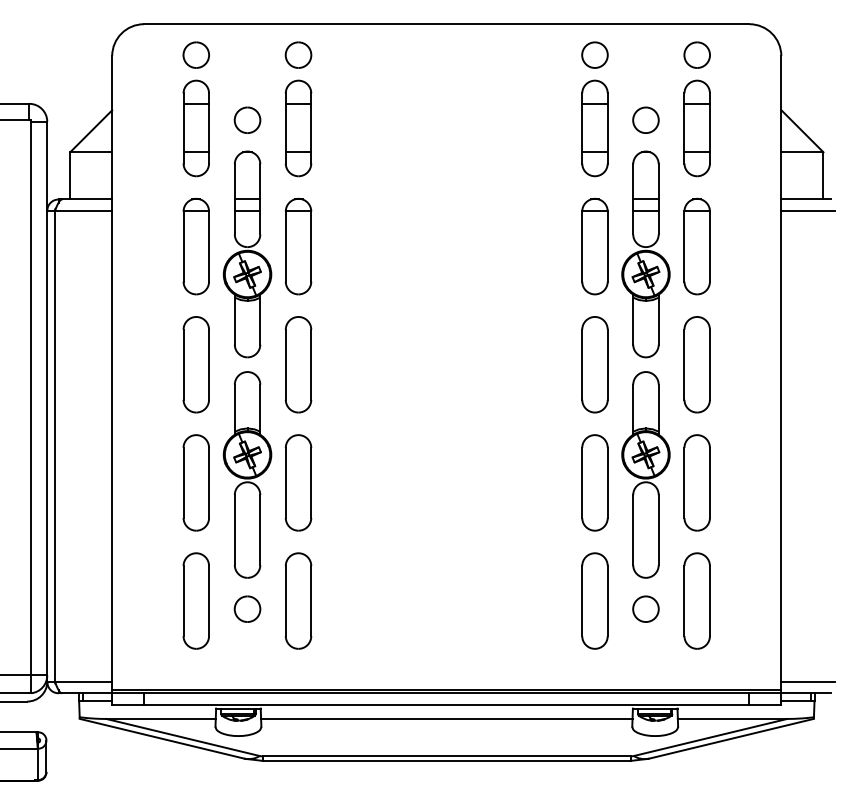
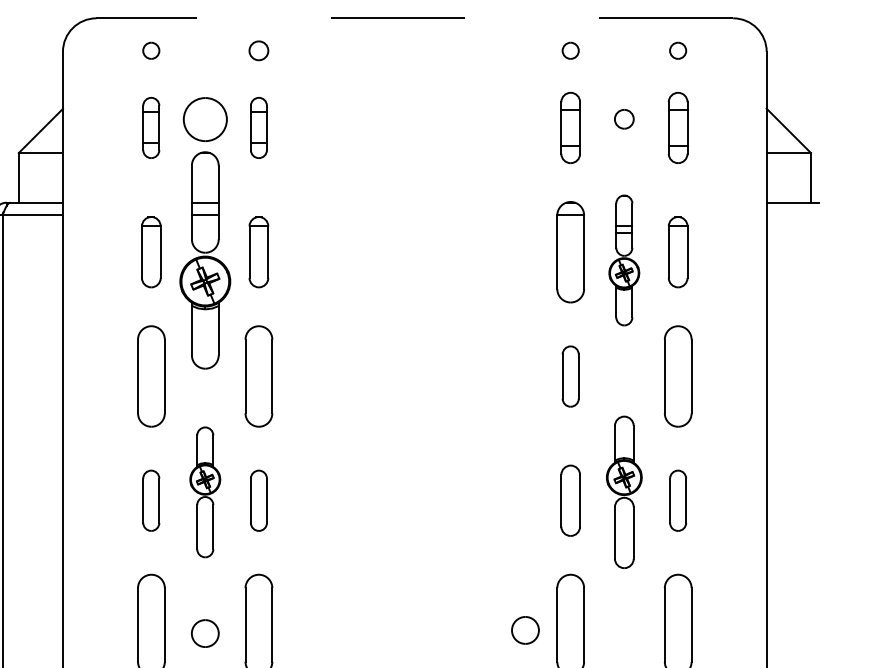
line: (446, 24) -> (414, 18), solid -> dashed
part: (195, 54) -> (150, 50), size x0.6
part: (298, 54) -> (258, 50), size x0.7
part: (594, 54) -> (570, 50), size x0.6
part: (696, 54) -> (677, 50), size x0.6
part: (247, 119) -> (205, 118), size x1.6
part: (645, 119) -> (623, 118), size x0.7
part: (195, 128) -> (150, 128), size x0.6
part: (298, 128) -> (258, 128), size x0.6
part: (594, 128) -> (570, 128), size x0.7
part: (696, 128) -> (677, 128), size x0.7
line: (807, 210) -> (794, 214), removed
part: (195, 246) -> (150, 252), size x0.7
part: (298, 246) -> (258, 252), size x0.7
part: (696, 246) -> (677, 252), size x0.7
part: (645, 254) -> (623, 260), size x0.6
part: (594, 364) -> (570, 376), size x0.6
part: (247, 474) -> (205, 491), size x0.6
part: (645, 474) -> (623, 491), size x0.7
part: (195, 482) -> (150, 500), size x0.6
part: (298, 482) -> (258, 500), size x0.6
part: (594, 482) -> (570, 500), size x0.7
part: (696, 482) -> (677, 500), size x0.6
part: (645, 608) -> (524, 629), moved

